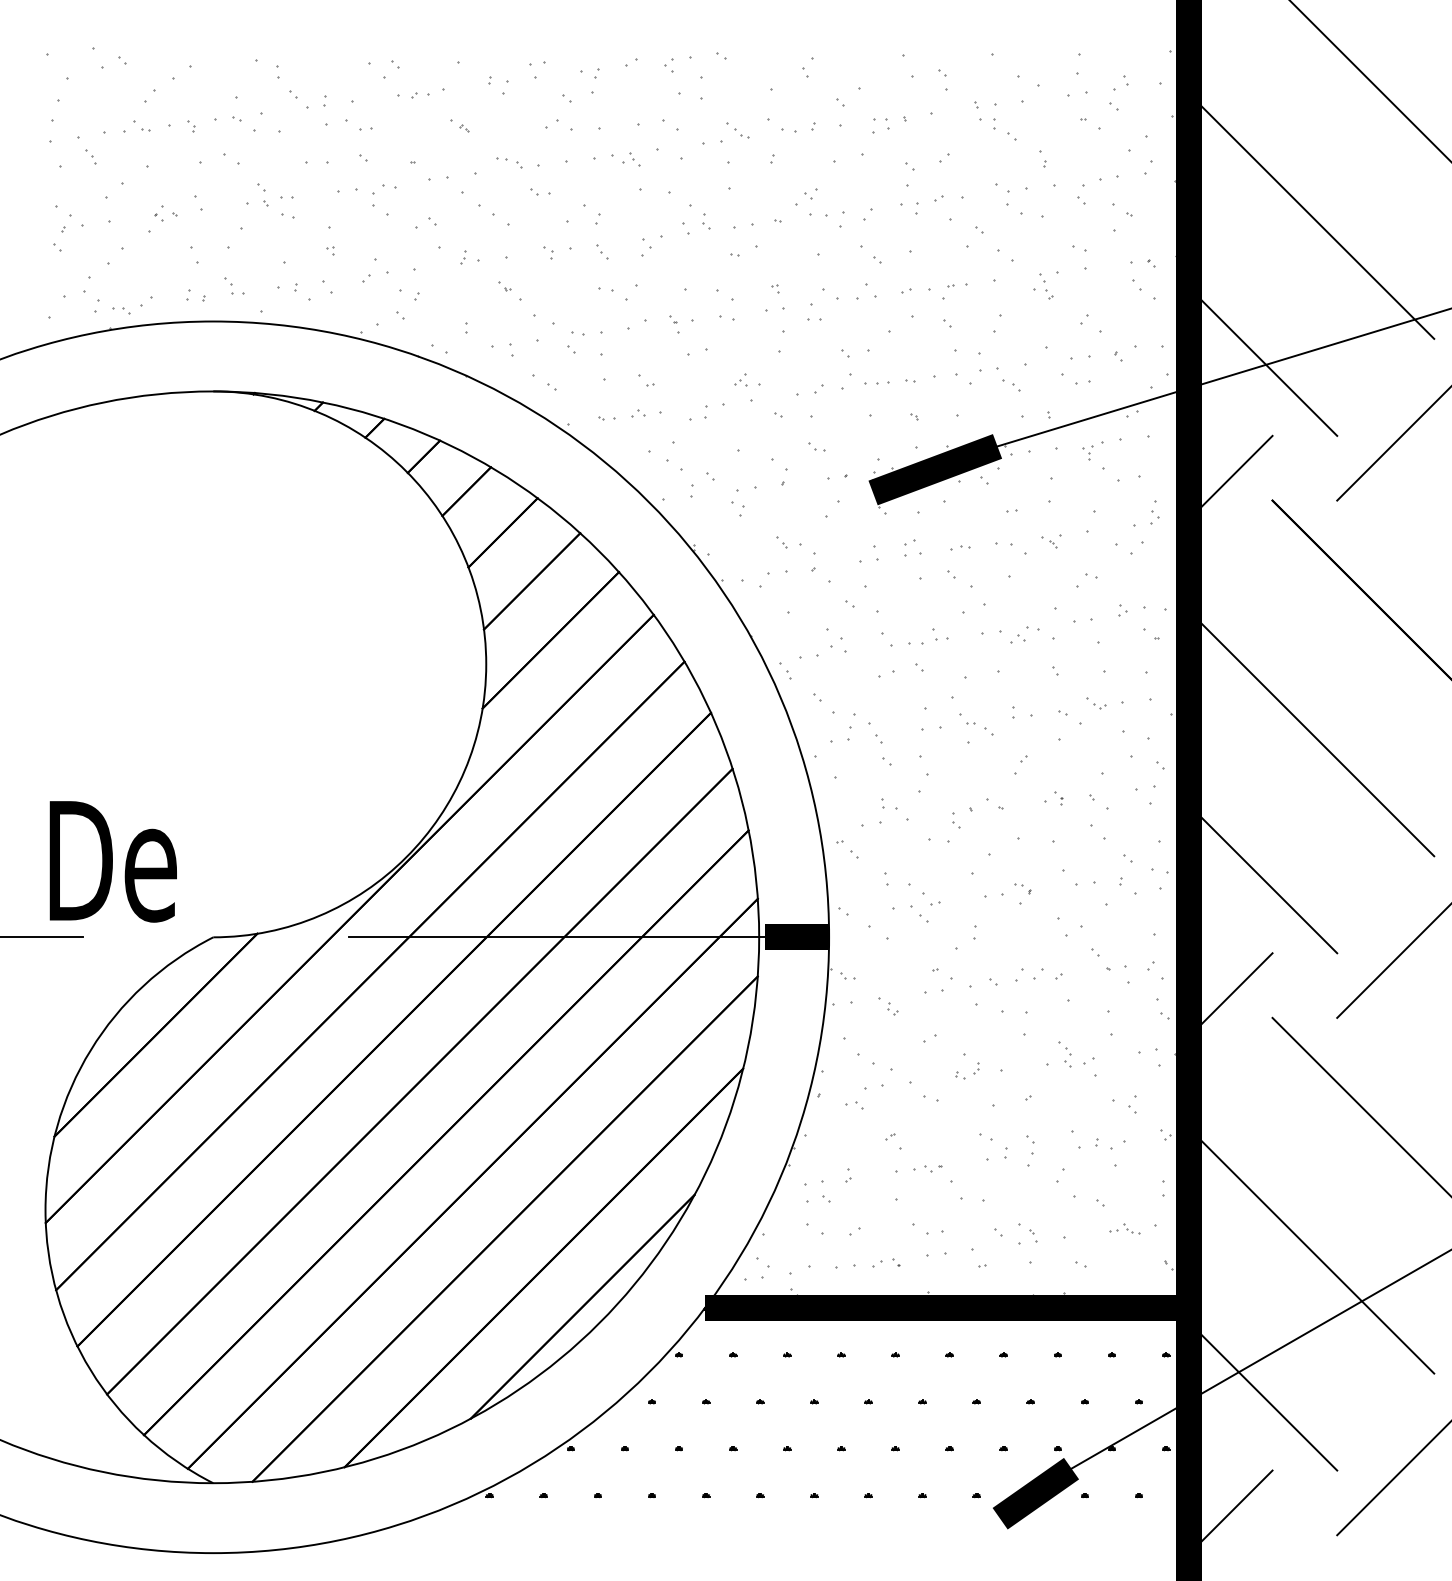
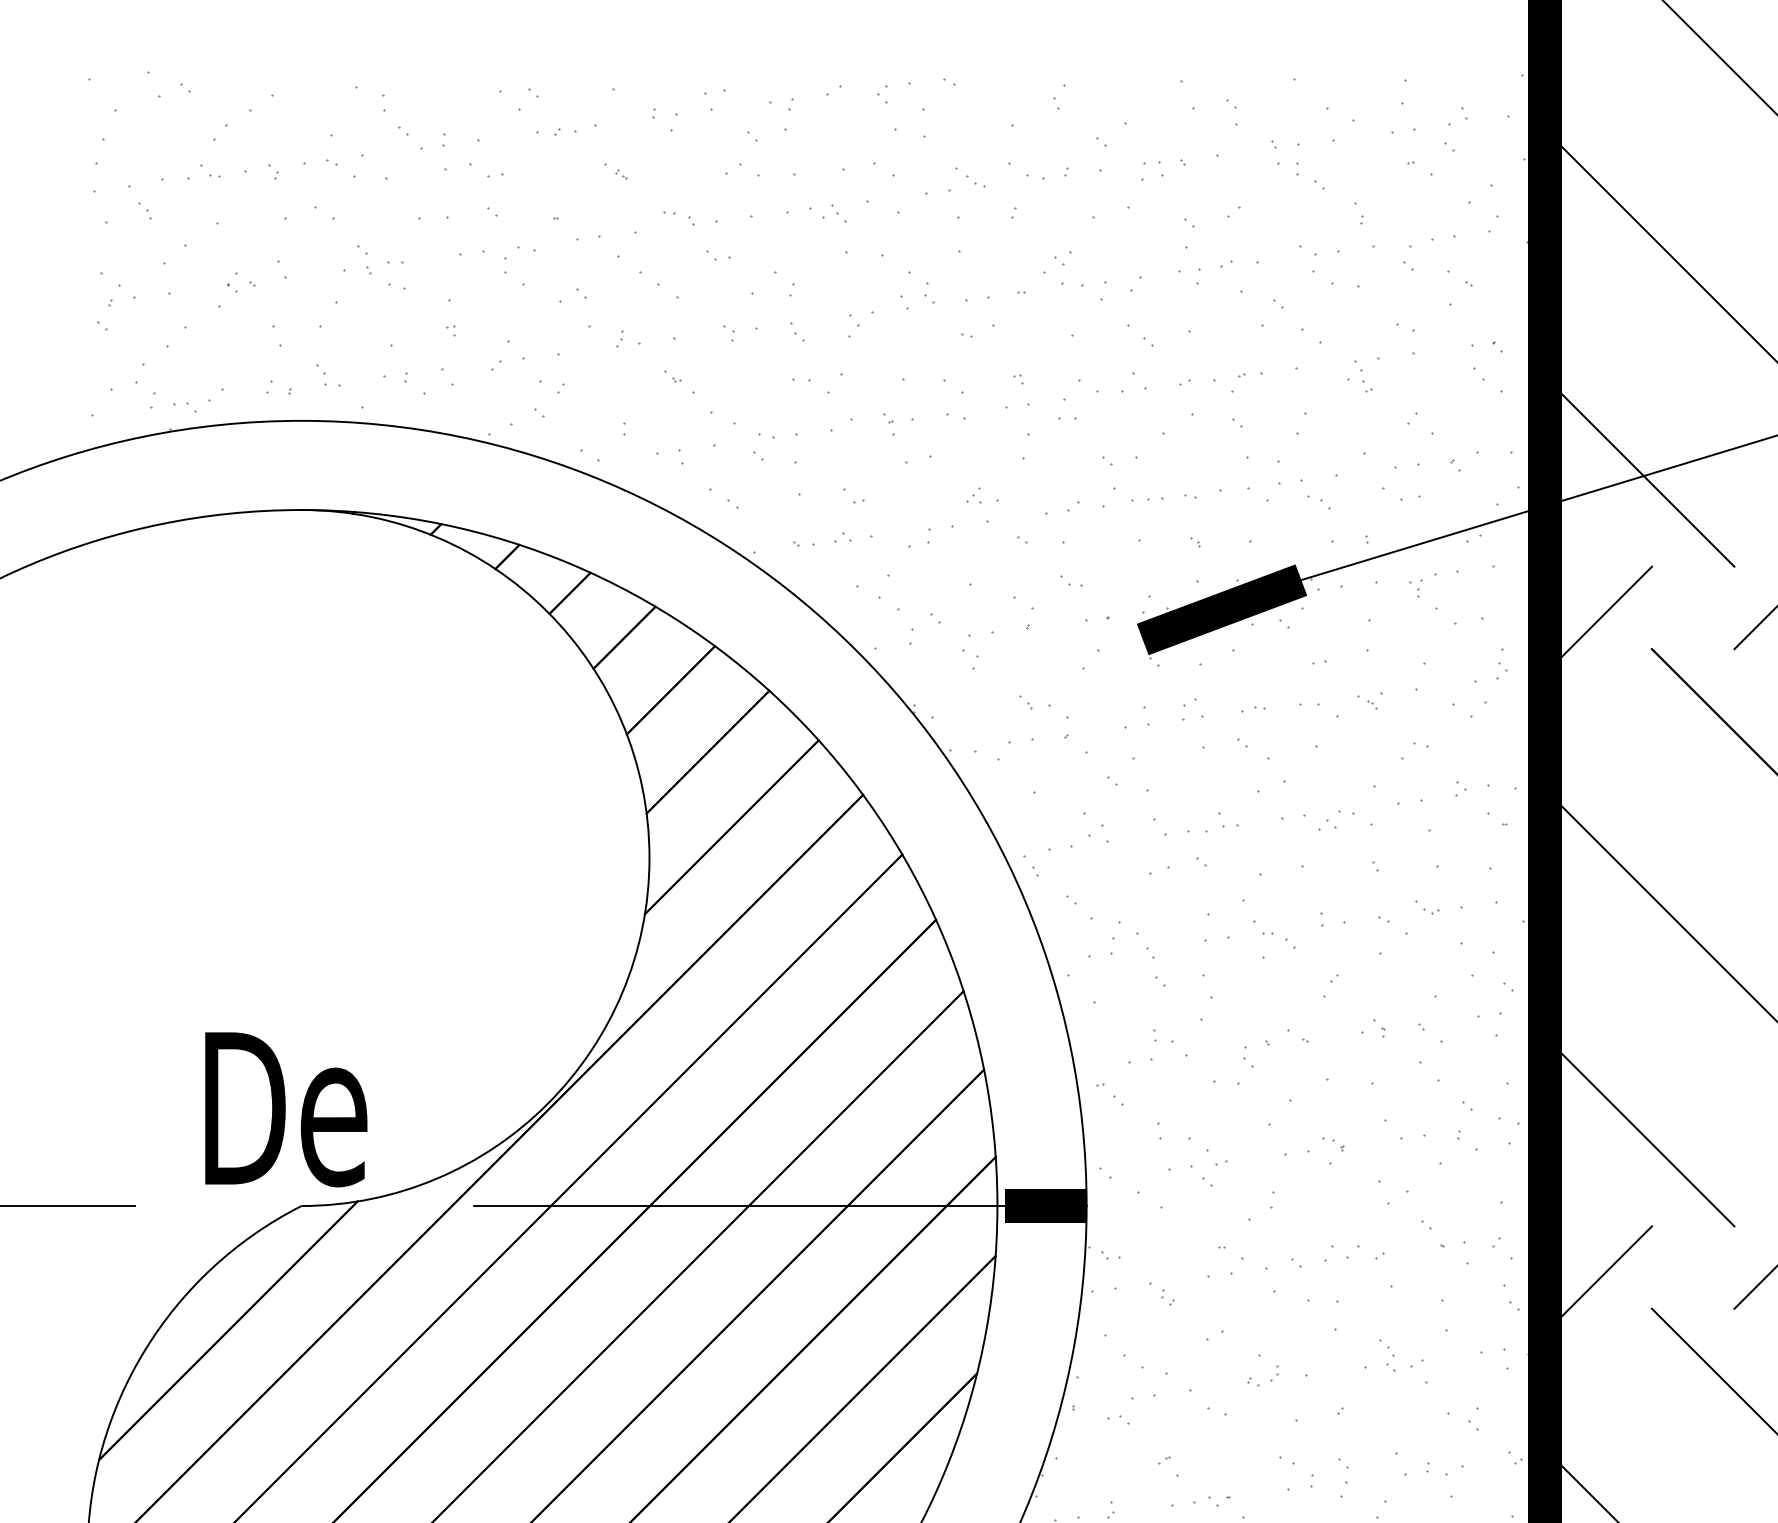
text: (112, 861) -> (285, 1109), moved

